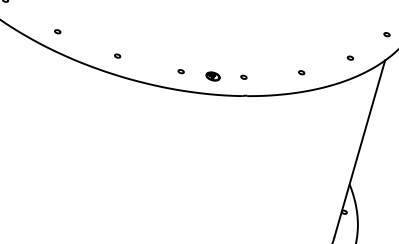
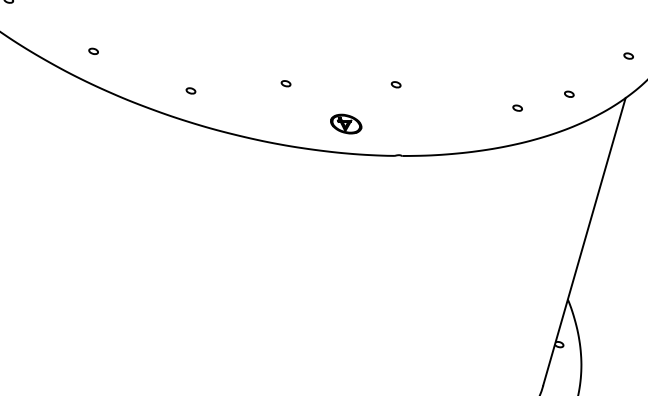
part: (180, 71) -> (285, 83), moved
part: (301, 72) -> (517, 107), moved
part: (212, 76) -> (345, 124), size x1.4
part: (243, 76) -> (395, 83), moved

